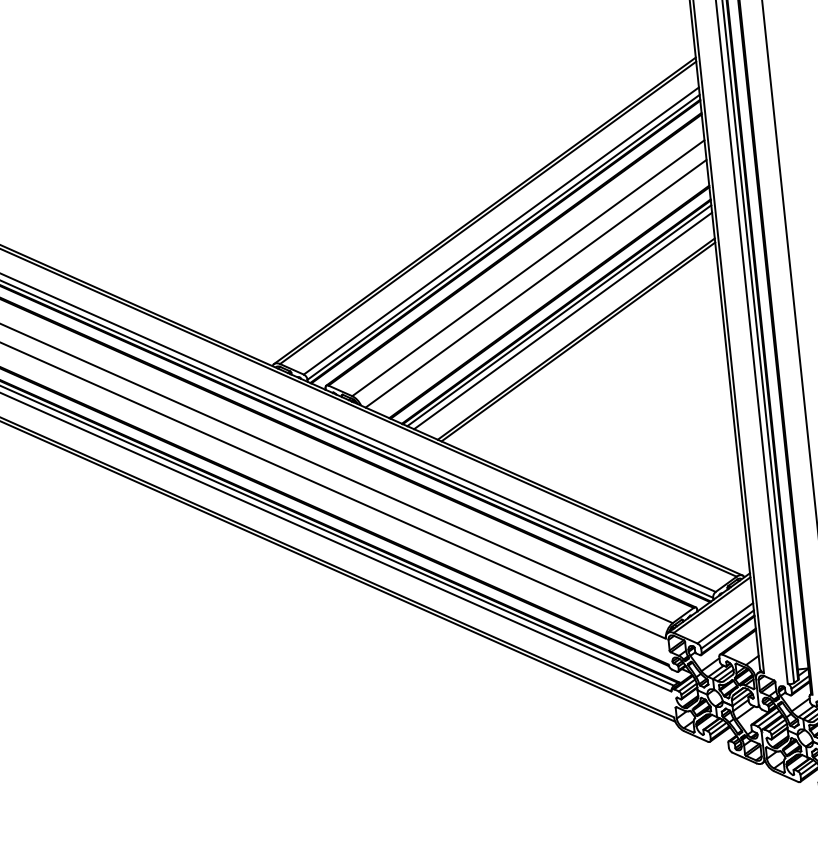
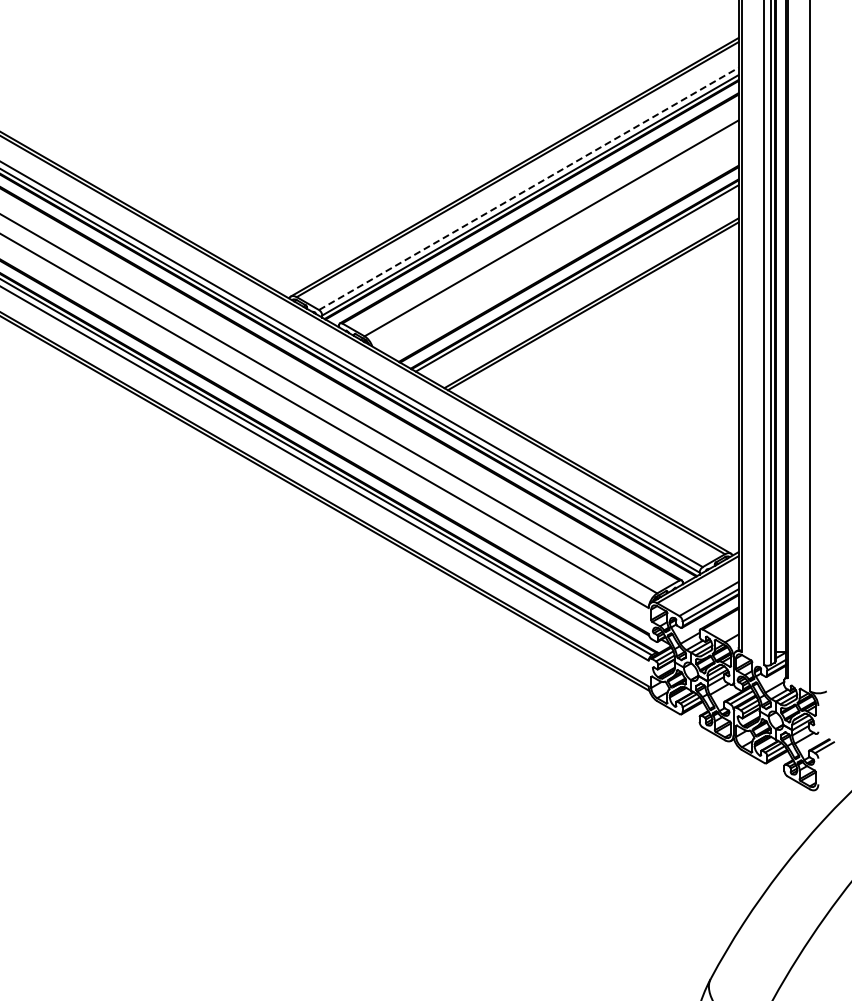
line: (502, 230) -> (529, 188), solid -> dashed
line: (536, 283) -> (557, 244), removed
line: (563, 320) -> (580, 283), removed

